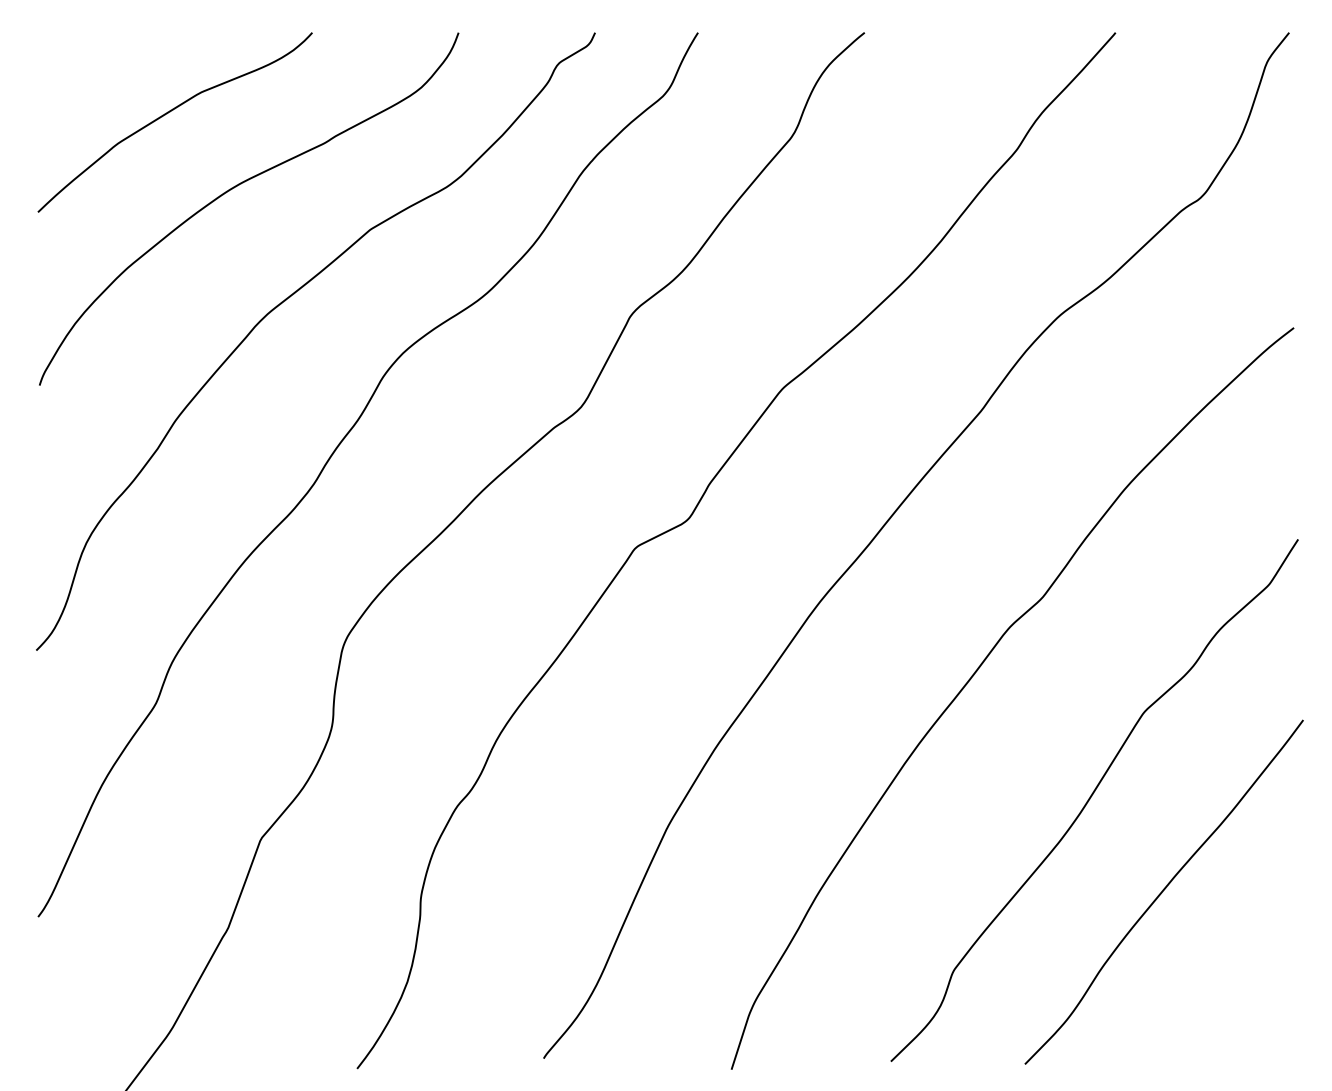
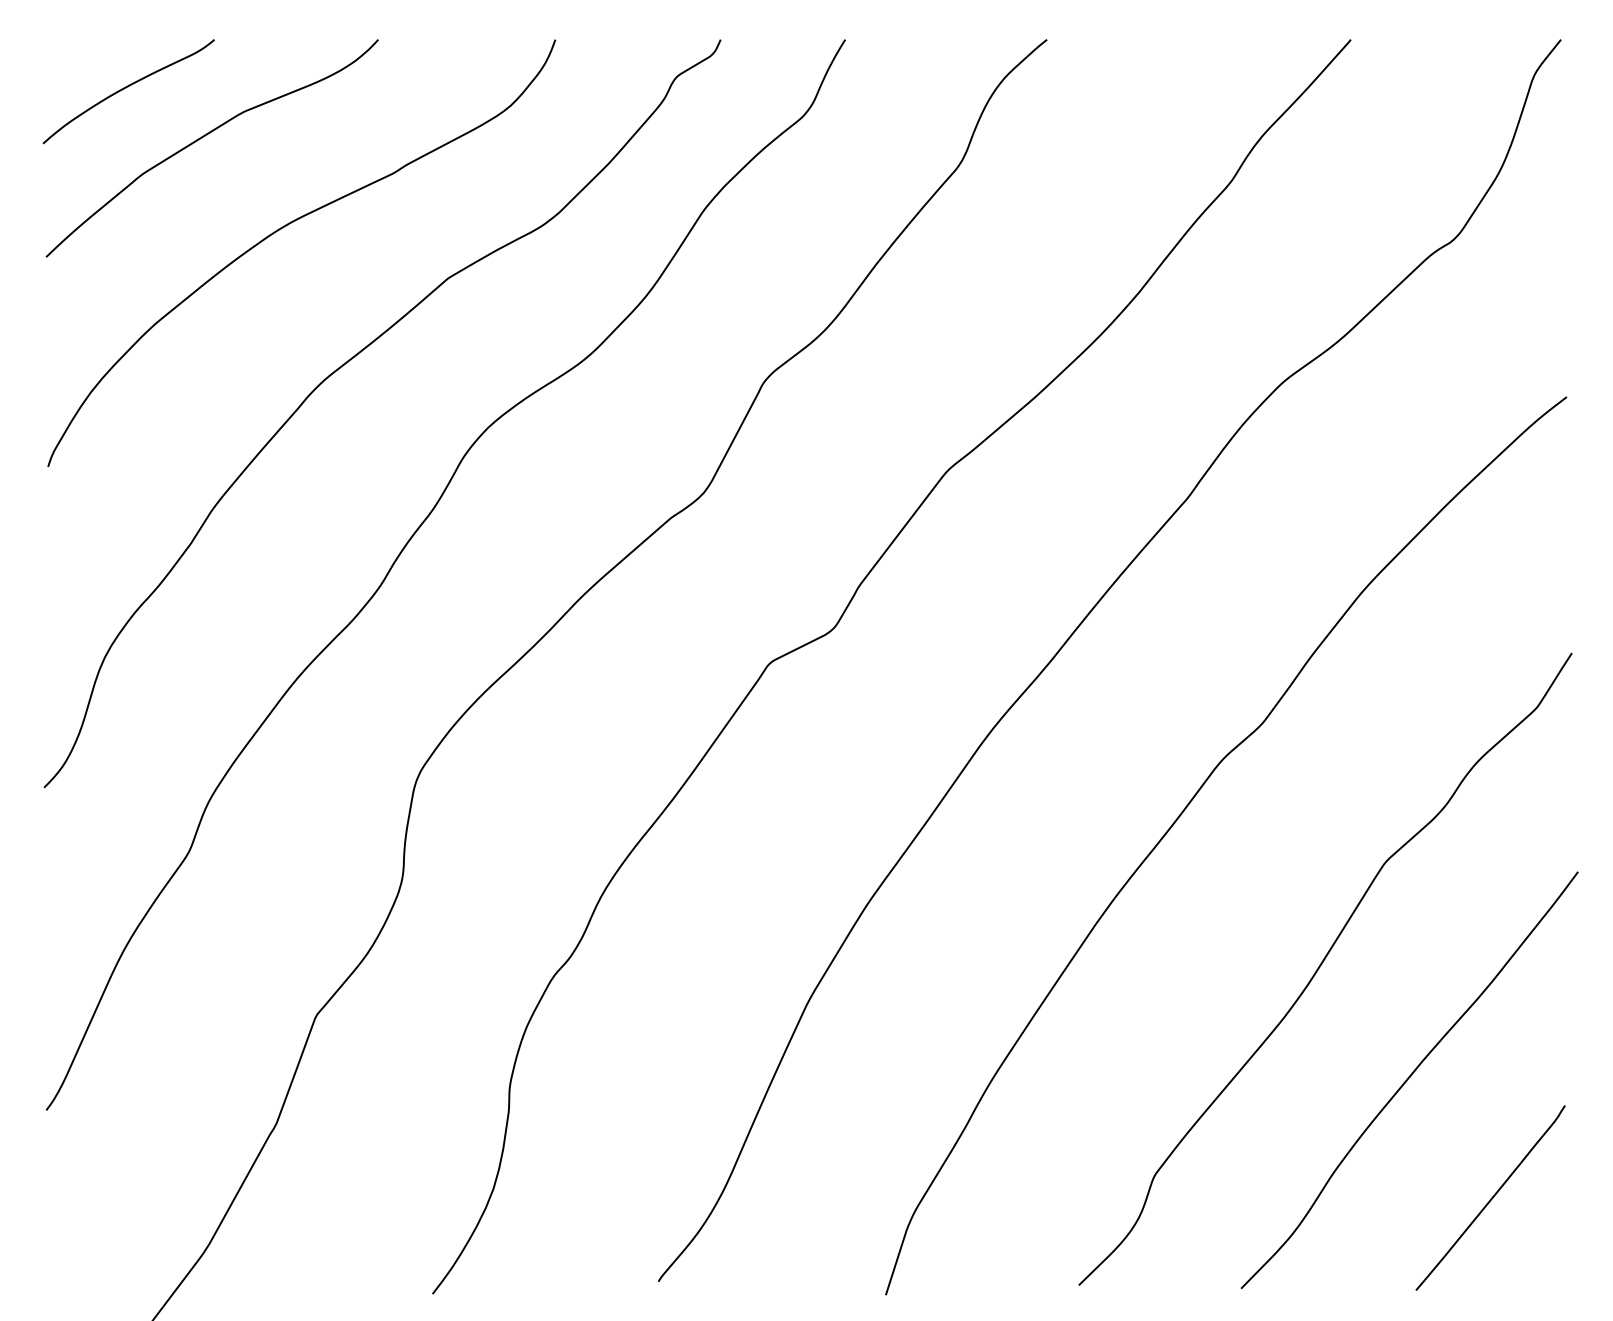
curve: (105, 72) -> (127, 87), added
curve: (1231, 989) -> (1491, 1198), added

